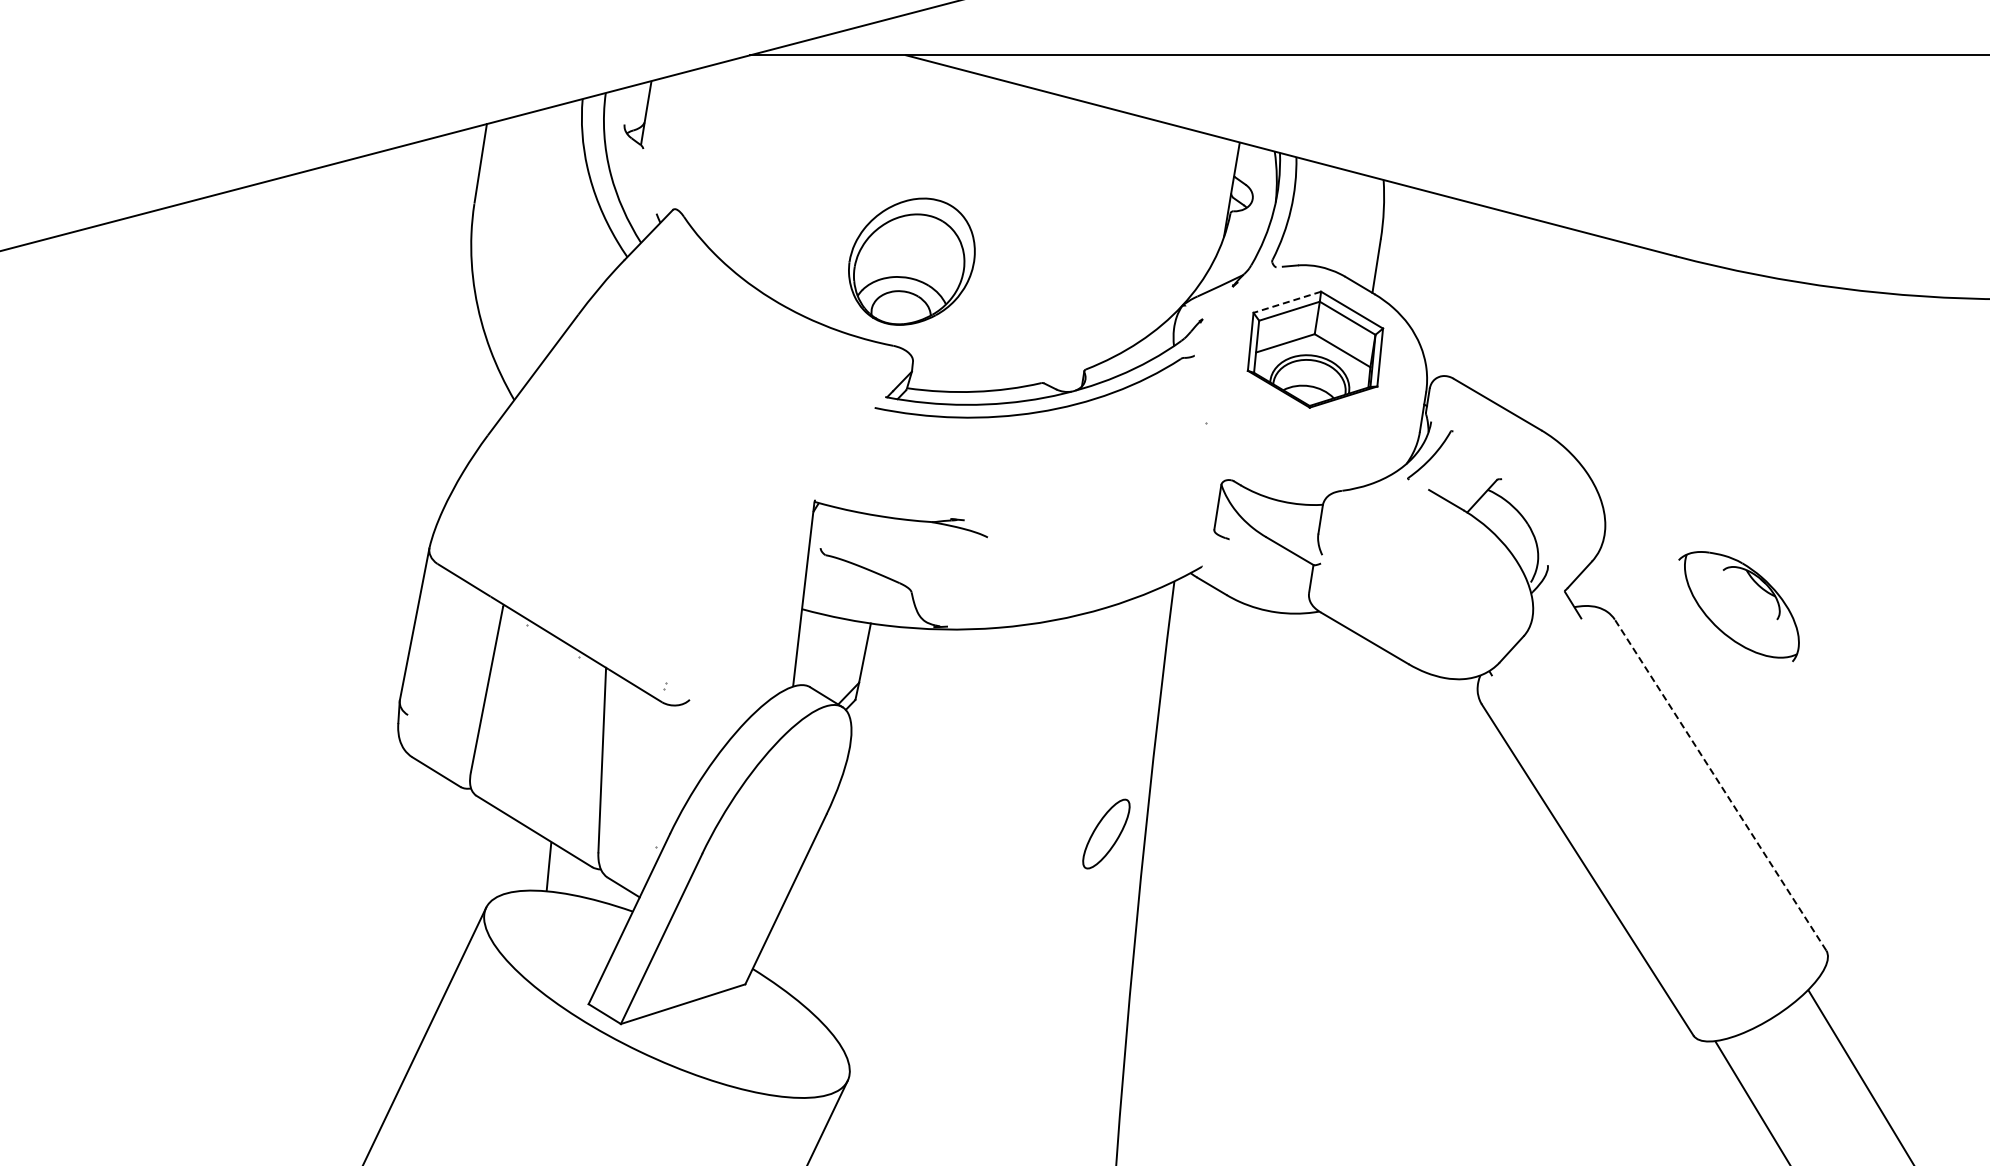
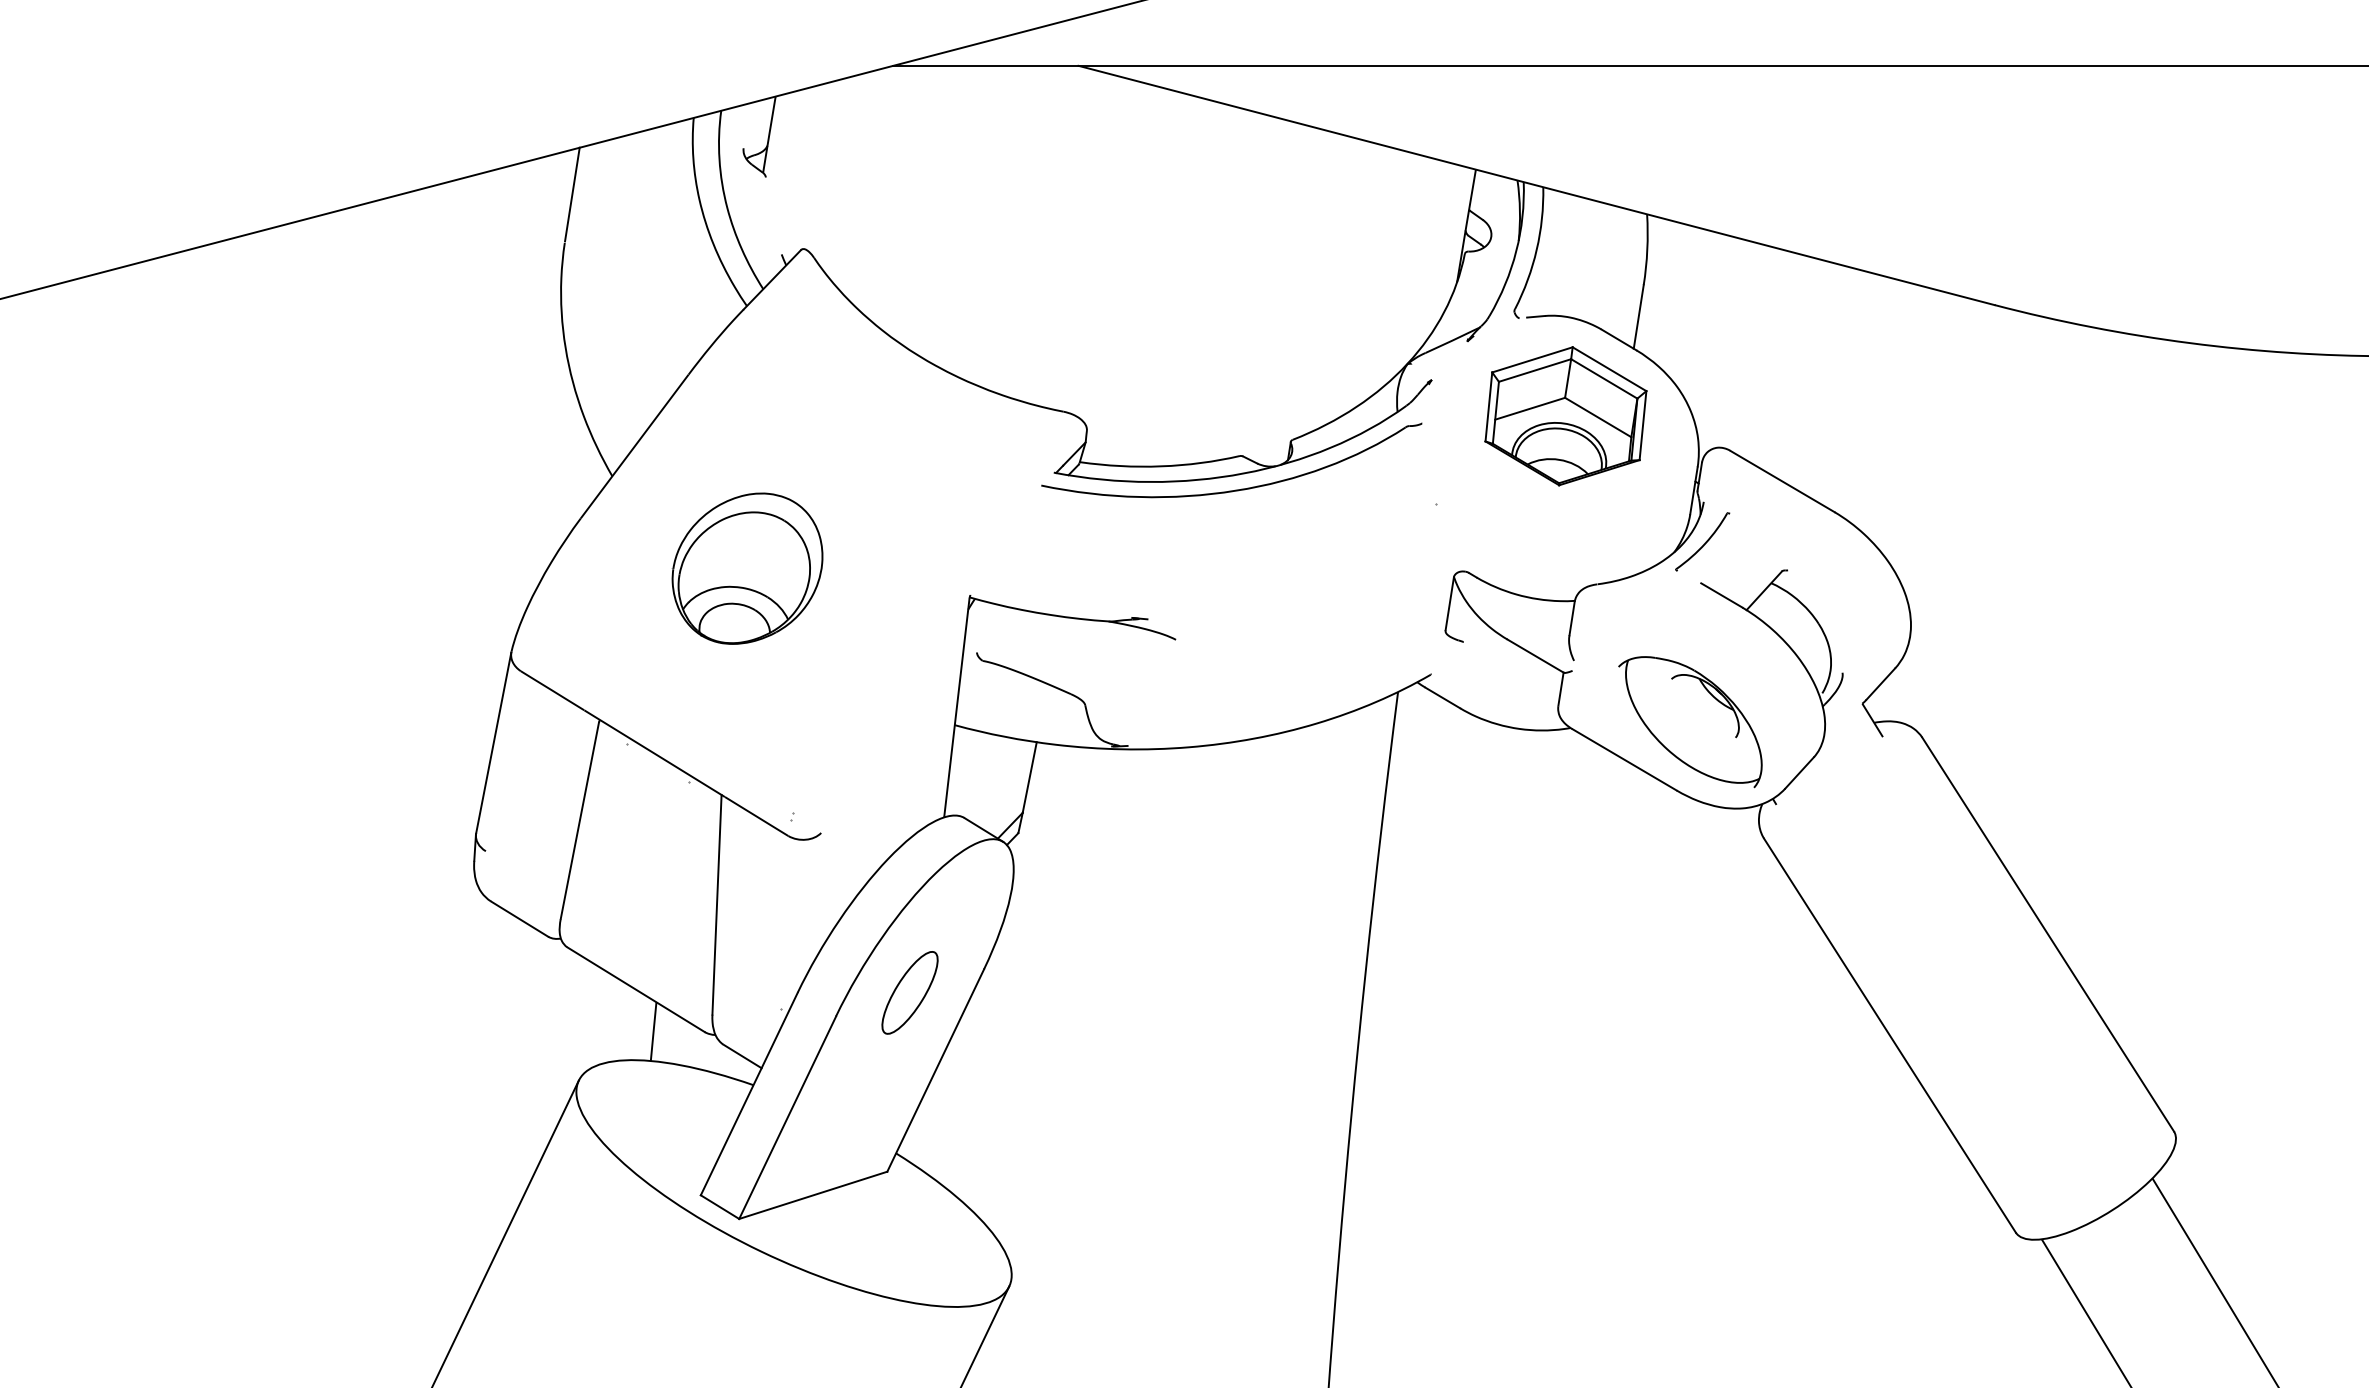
part: (911, 261) -> (747, 568), moved
line: (1286, 302) -> (1531, 360), dashed -> solid
part: (1738, 606) -> (1689, 721), moved
line: (1720, 784) -> (2048, 933), dashed -> solid
part: (1106, 833) -> (910, 992), moved

